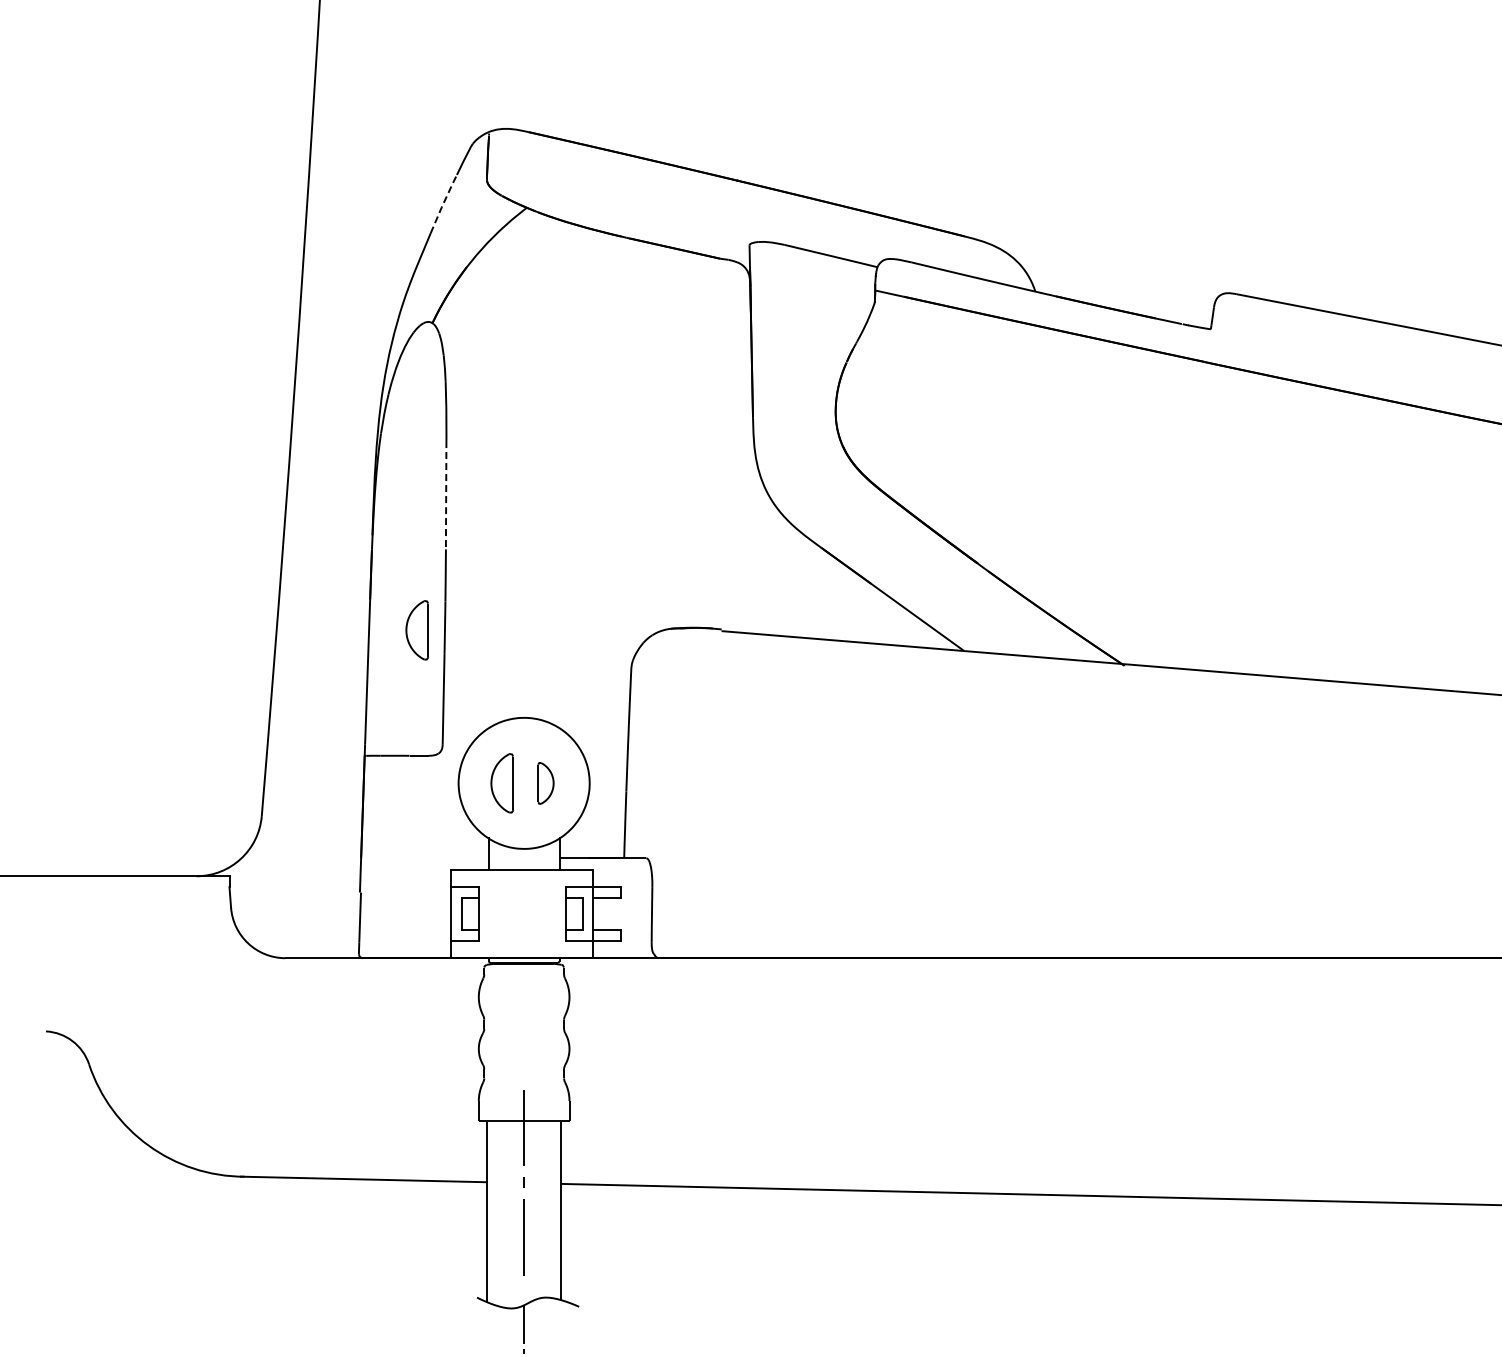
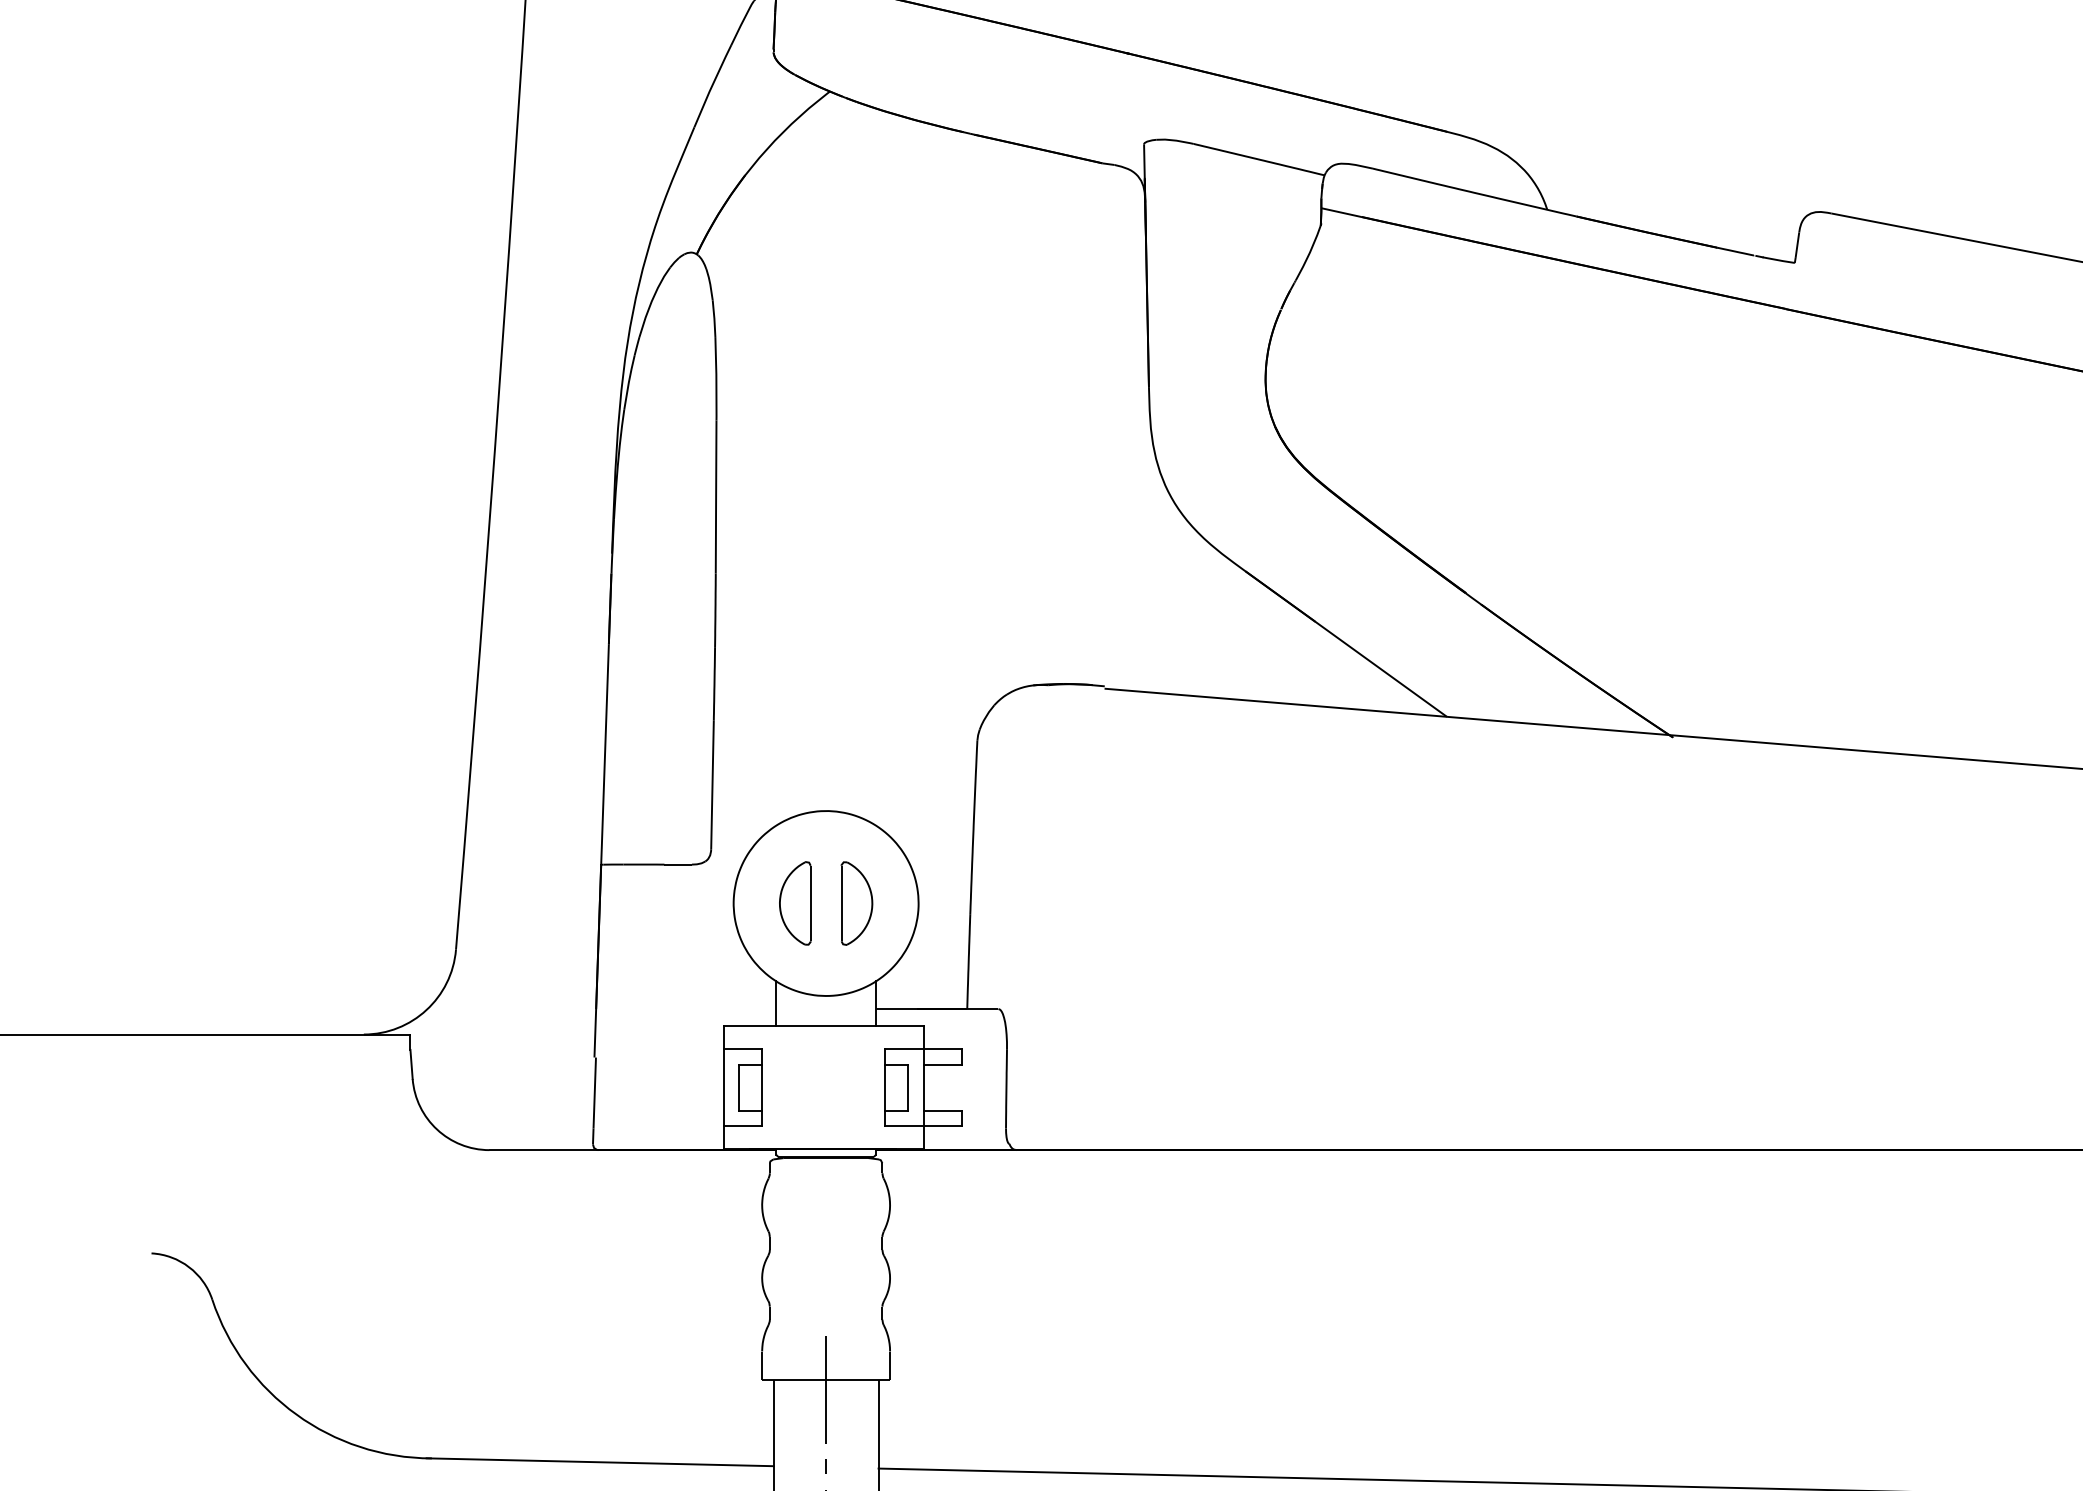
line: (443, 203) -> (712, 85), dashed -> solid
line: (446, 496) -> (716, 498), dashed -> solid
part: (417, 630) -> (675, 687), removed
part: (545, 783) -> (856, 903), size x1.43

